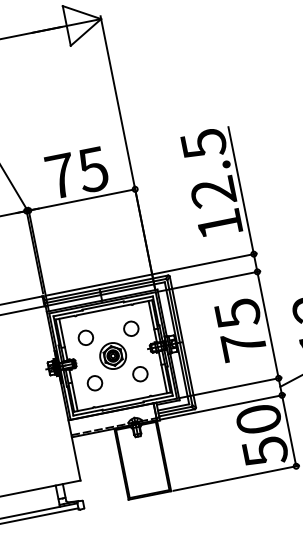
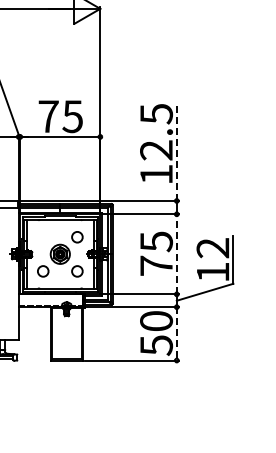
line: (240, 191) -> (176, 153), solid -> dashed
line: (267, 324) -> (176, 253), solid -> dashed
circle: (86, 338) -> (43, 237), removed
line: (288, 430) -> (176, 333), solid -> dashed

